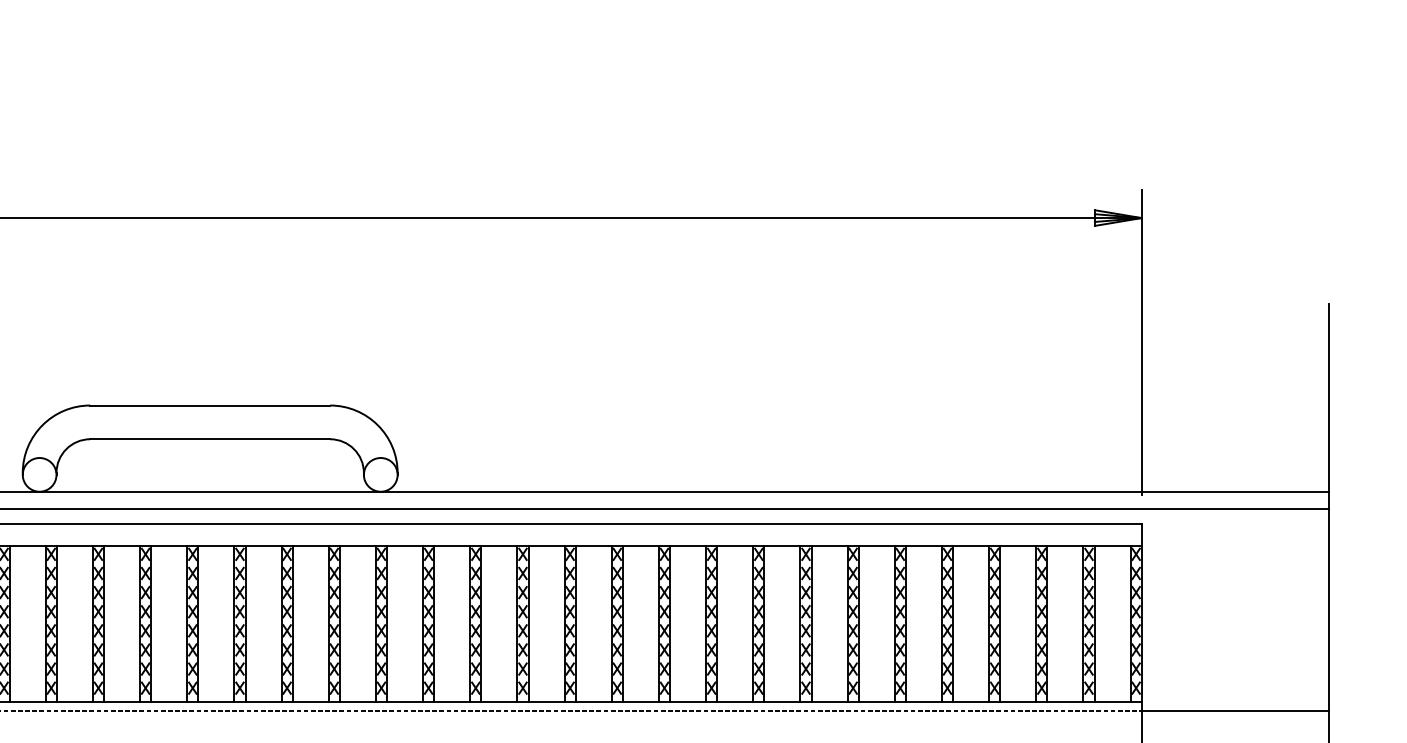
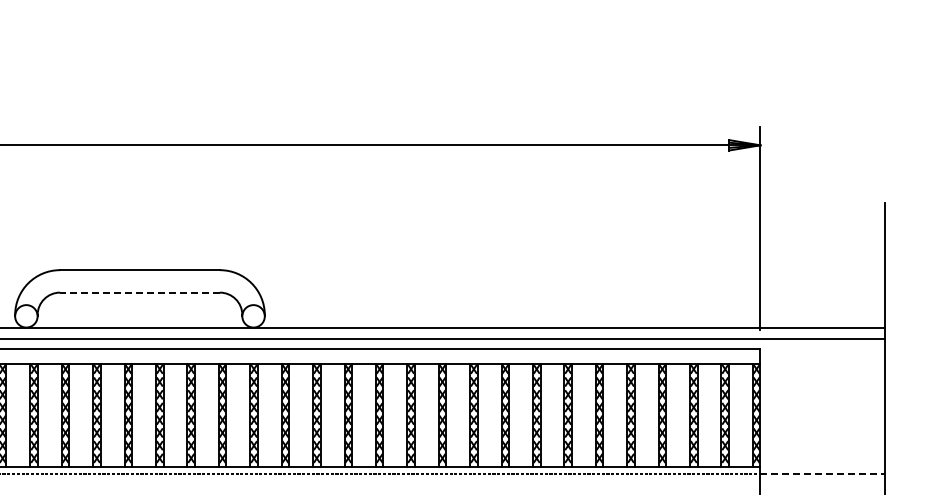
line: (209, 439) -> (139, 292), solid -> dashed
line: (1236, 710) -> (823, 473), solid -> dashed

